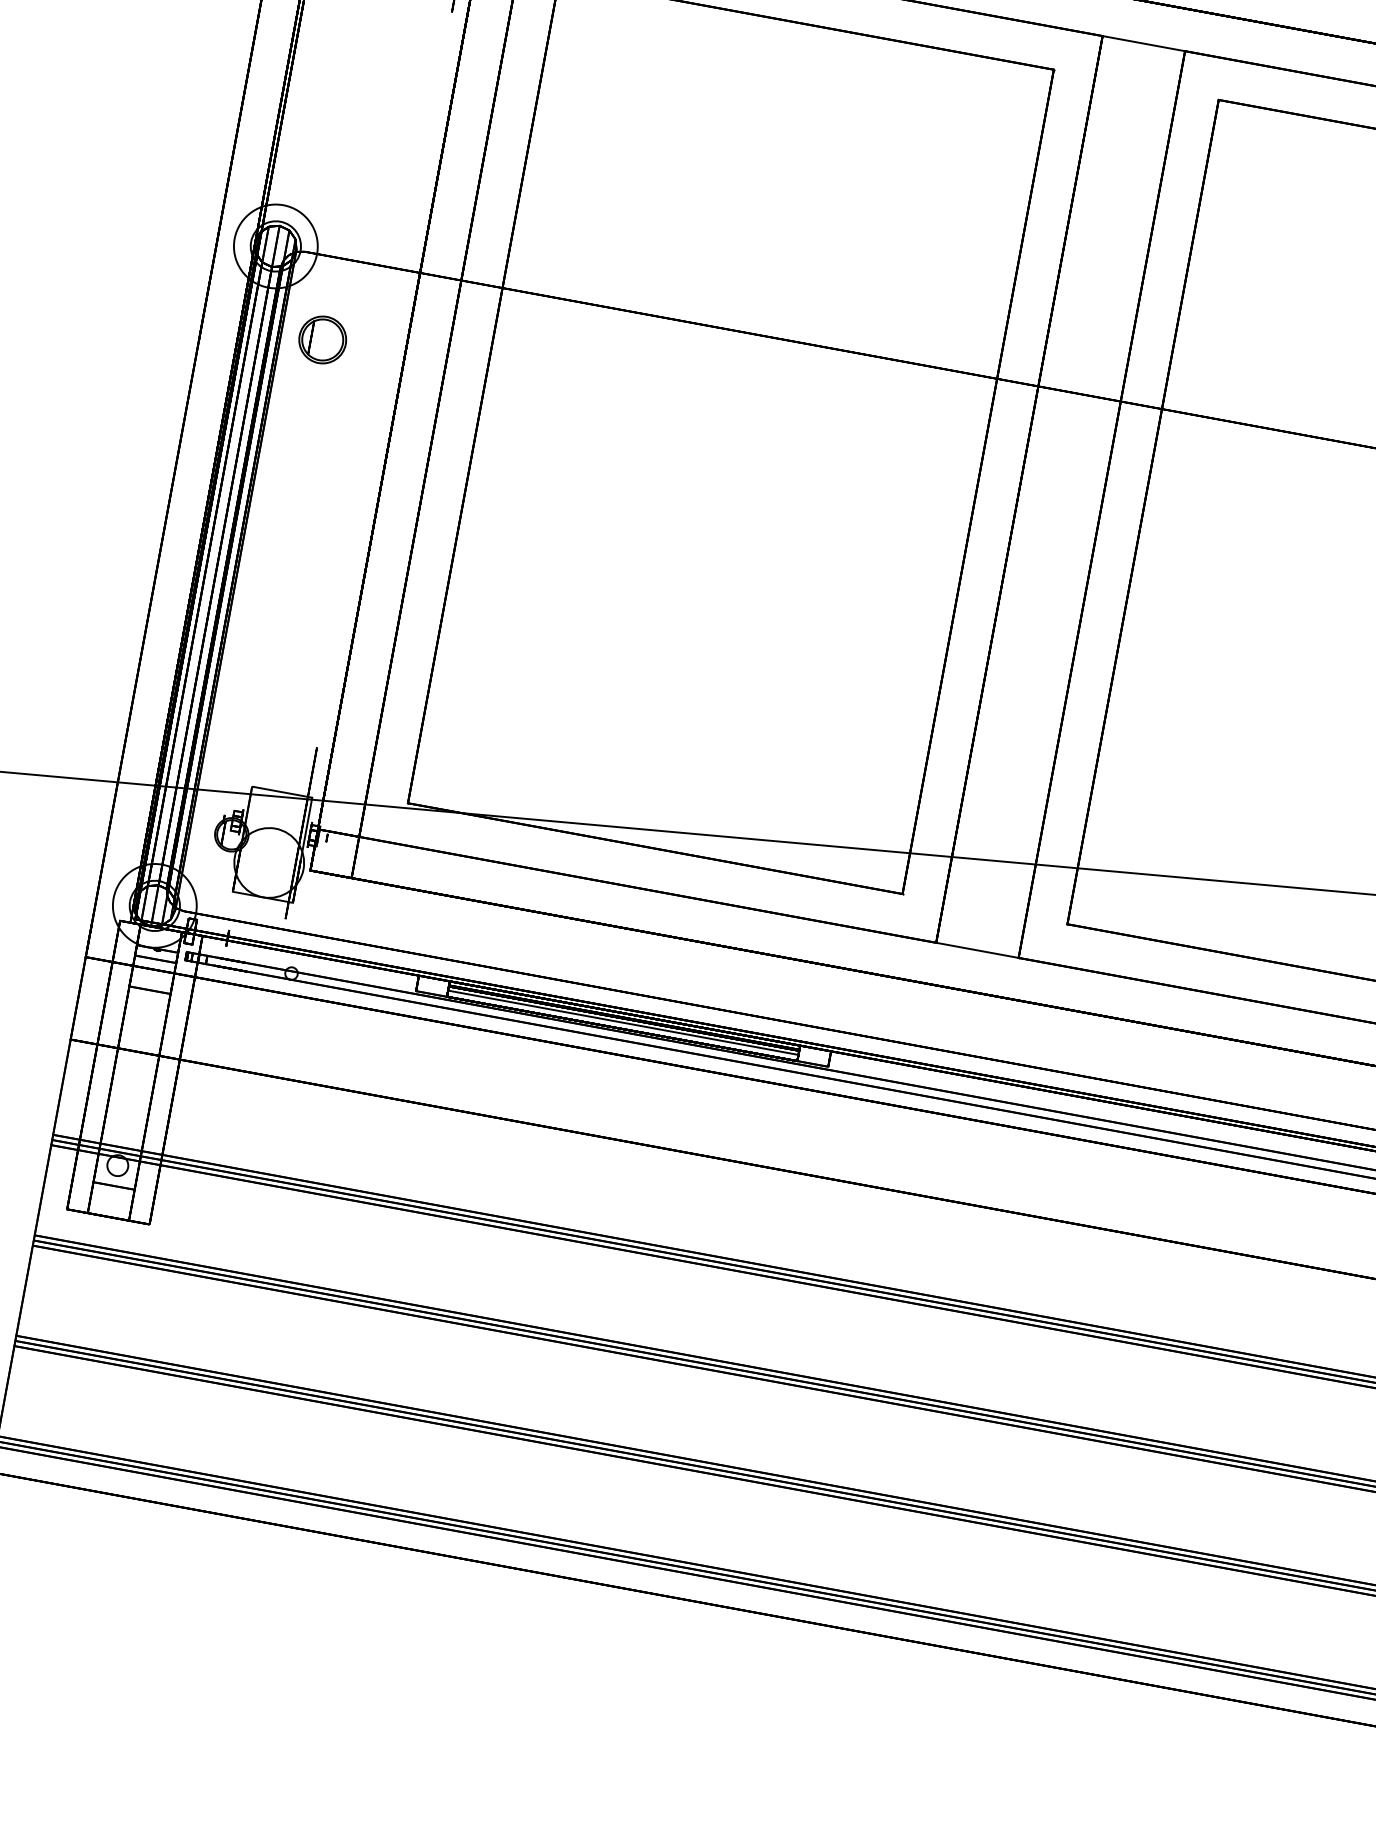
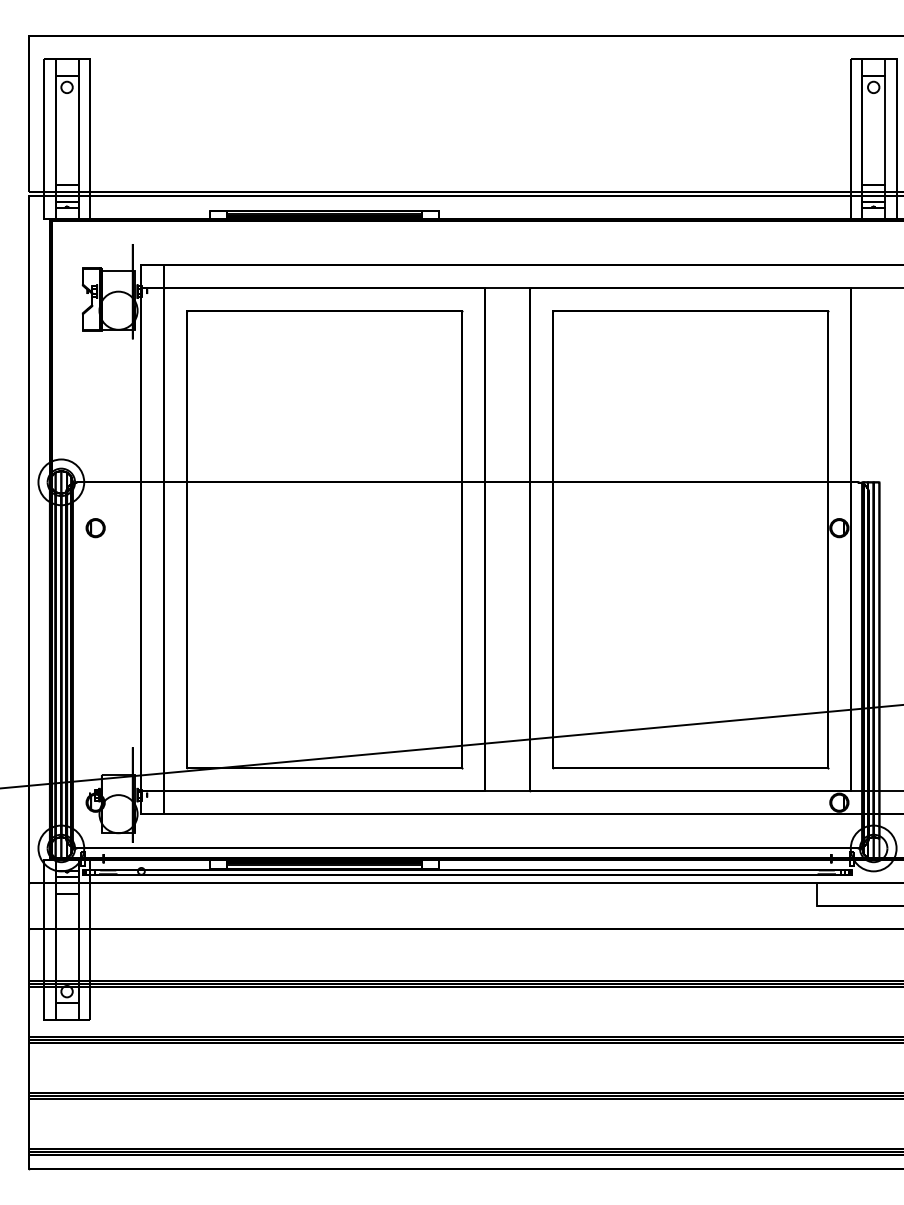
part: (322, 340) -> (95, 528), size x0.71

